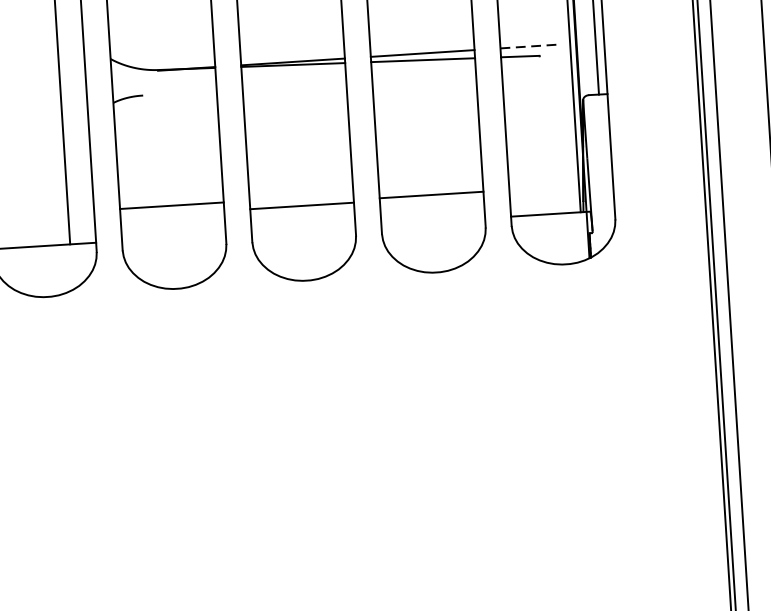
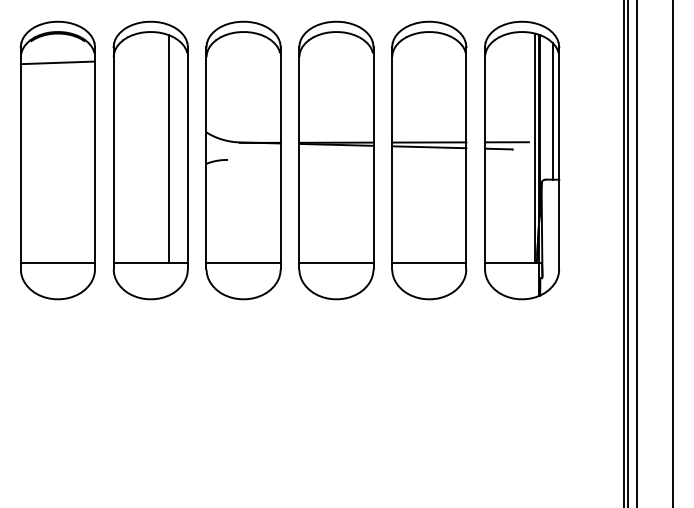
line: (530, 46) -> (506, 142), dashed -> solid
line: (431, 194) -> (429, 262), moved
line: (171, 205) -> (243, 262), moved
line: (302, 205) -> (336, 262), moved

